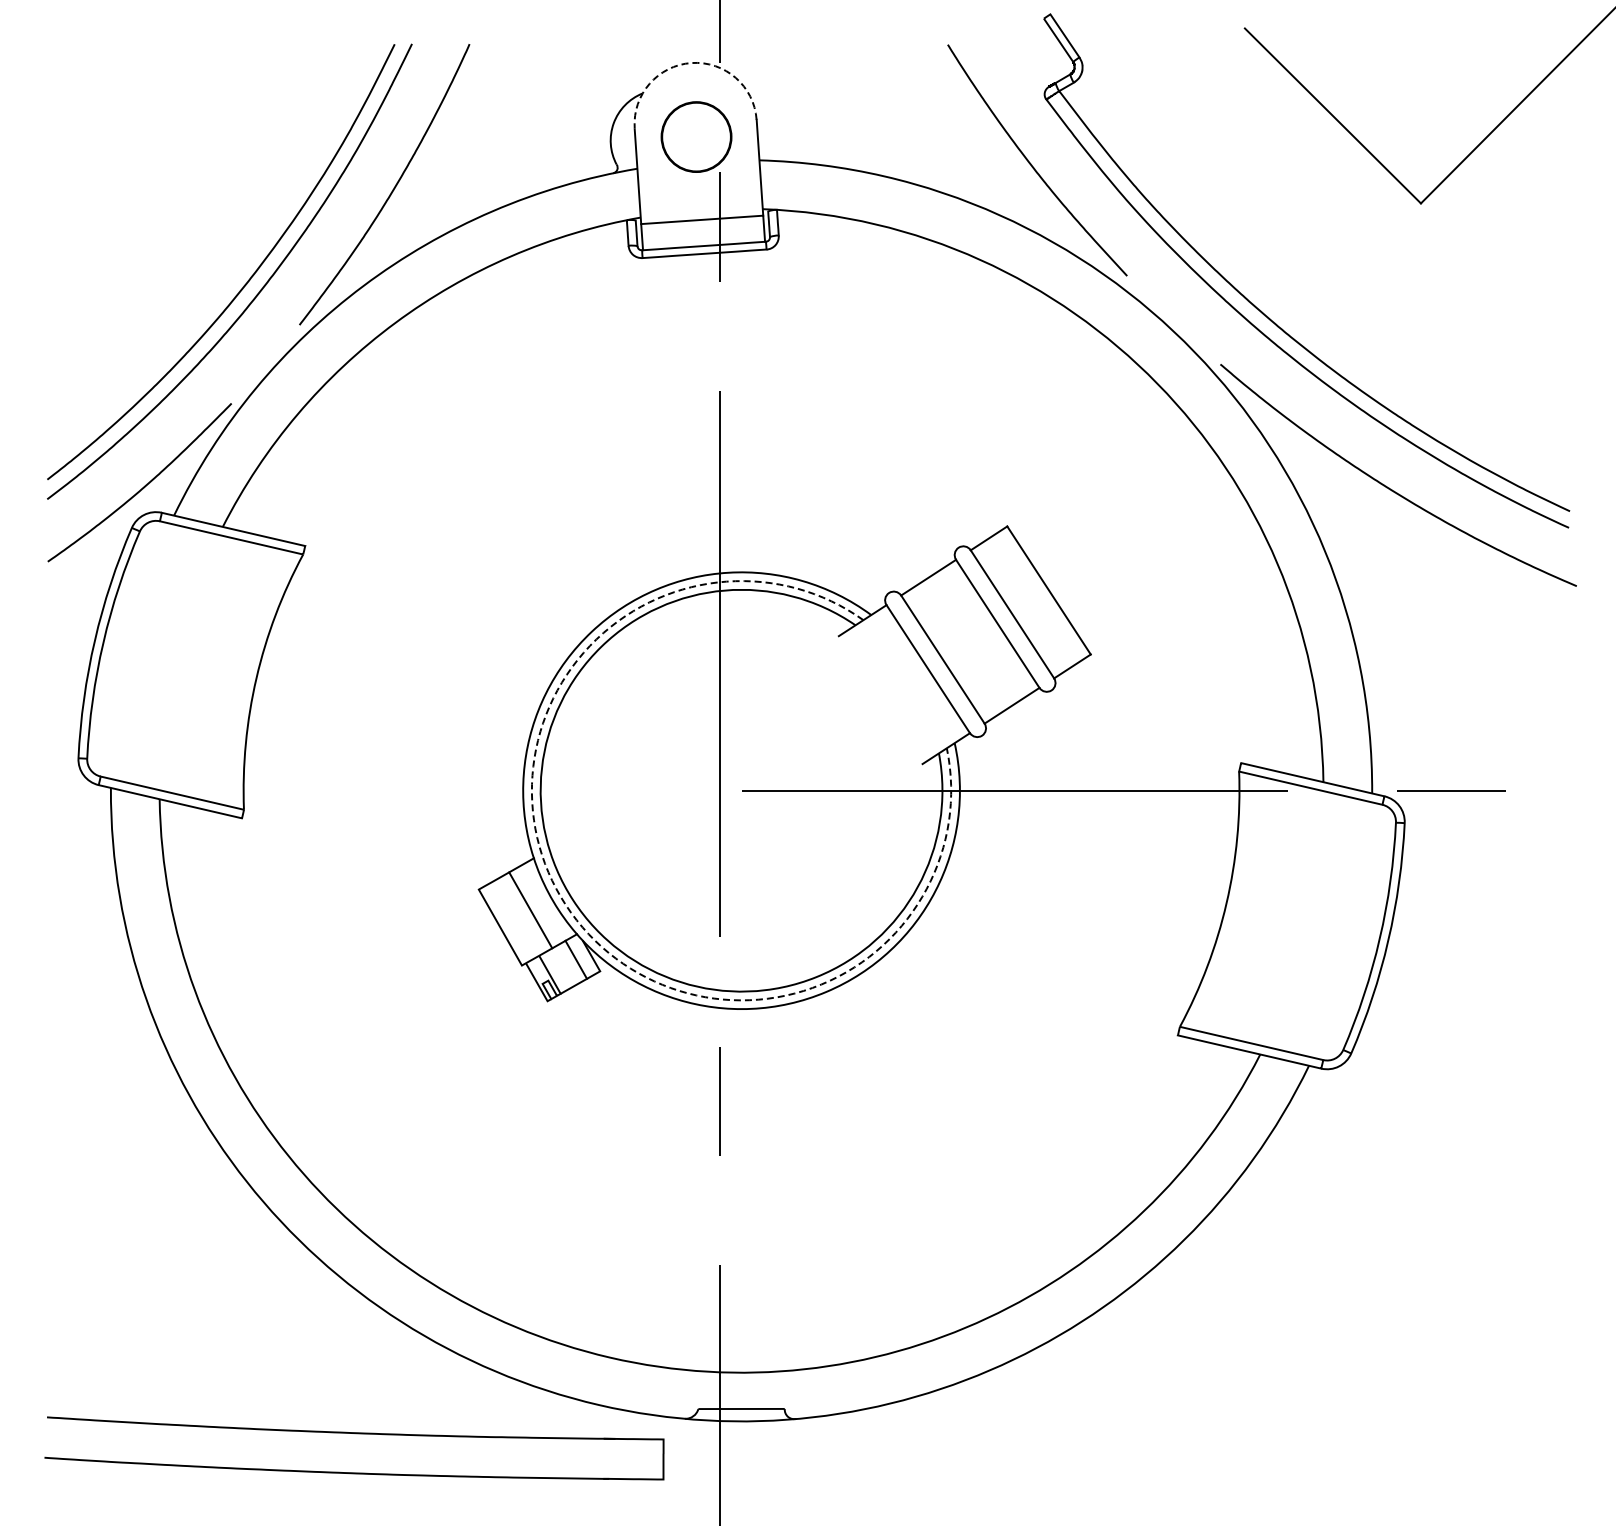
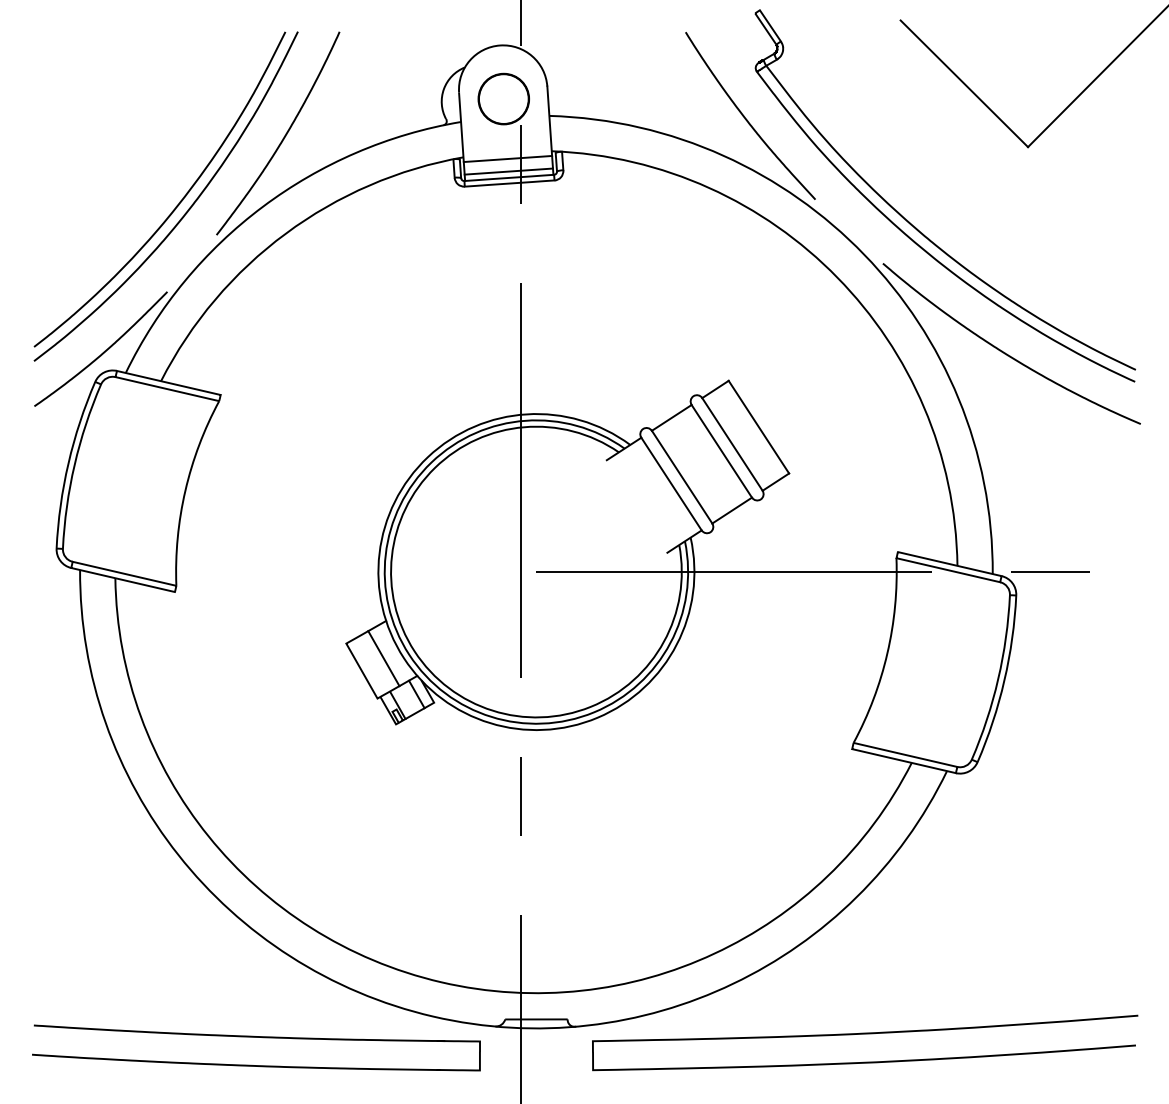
arc: (691, 63) -> (500, 45), dashed -> solid
line: (703, 237) -> (508, 171), added
arc: (565, 905) -> (409, 655), dashed -> solid
curve: (1195, 1429) -> (864, 1034), added

